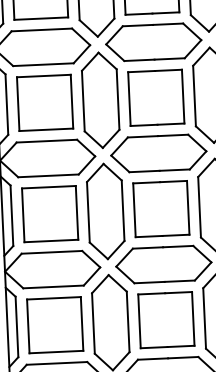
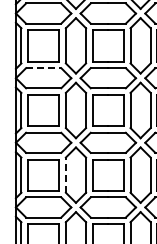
line: (46, 141) -> (43, 68), solid -> dashed
line: (92, 324) -> (65, 175), solid -> dashed

